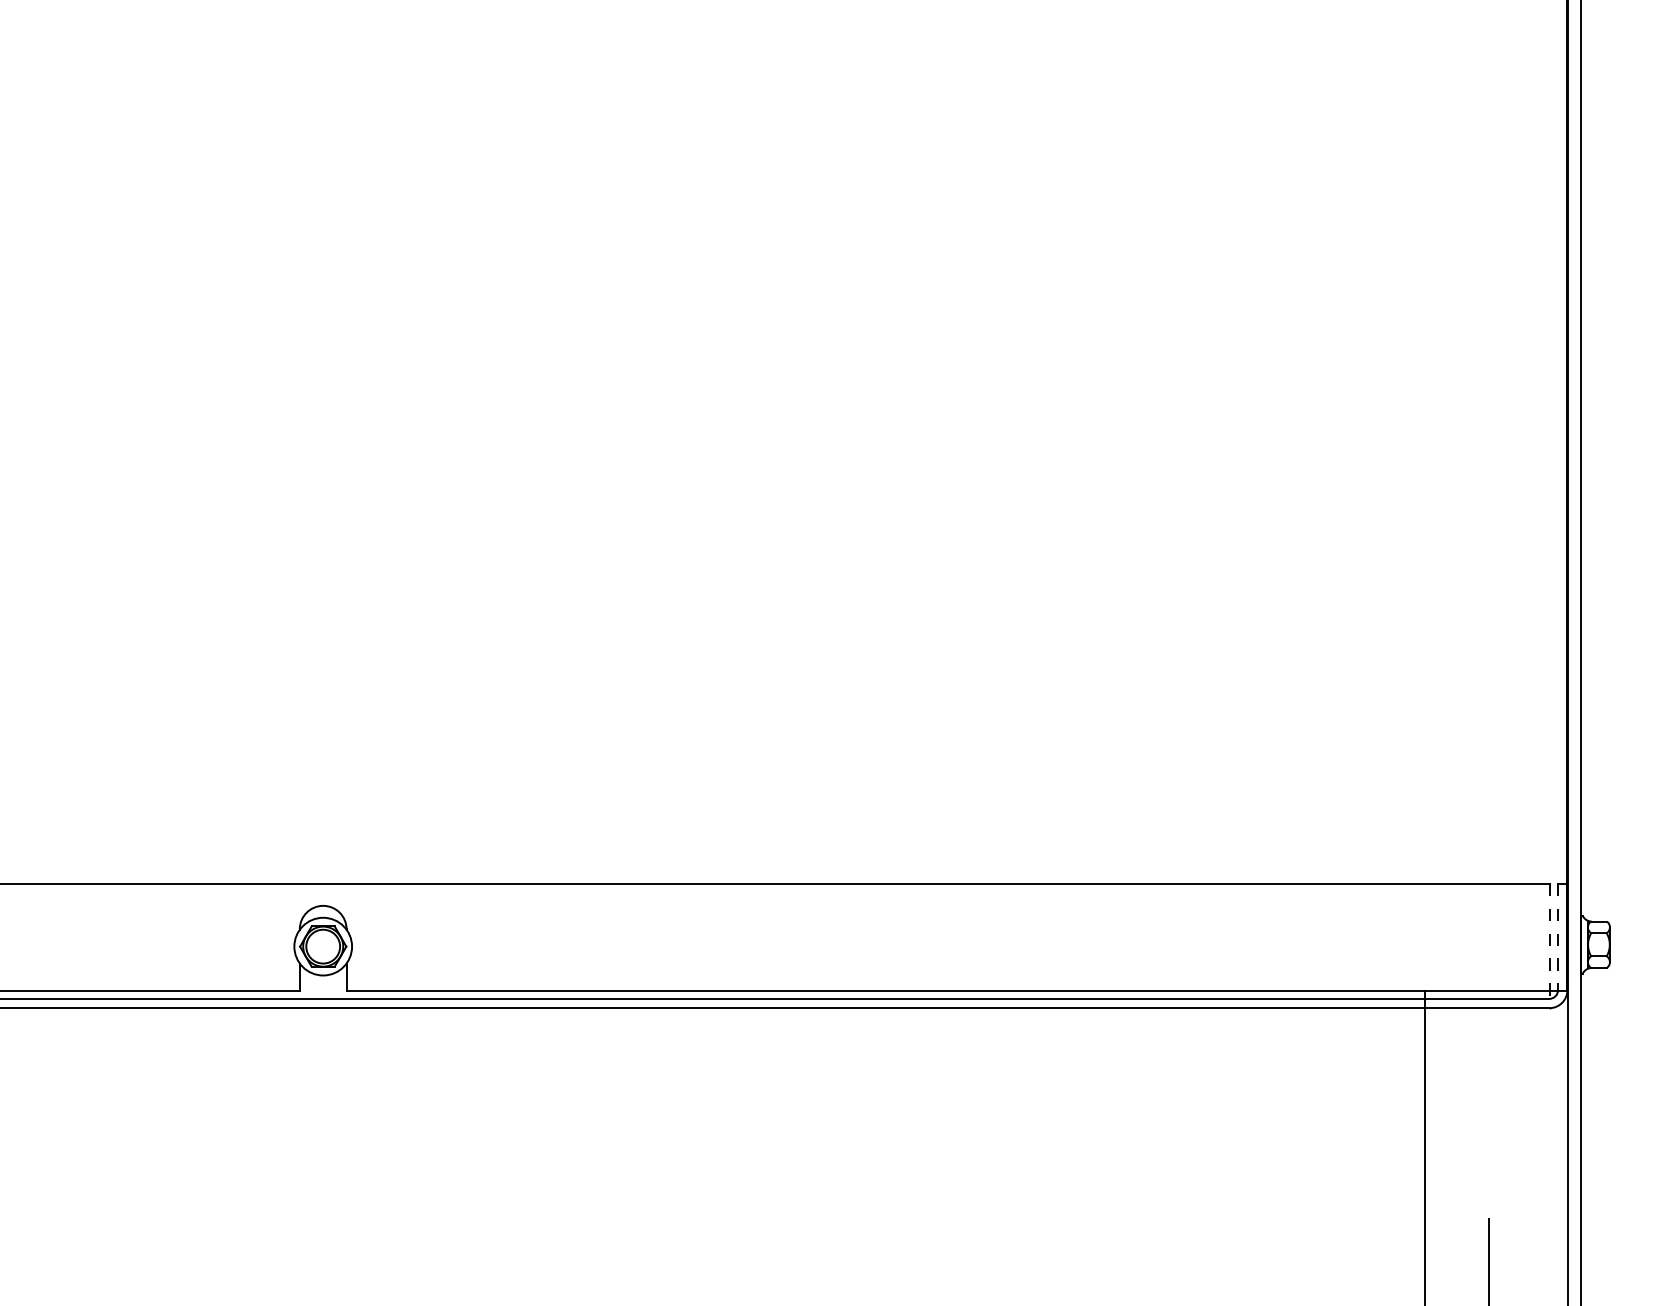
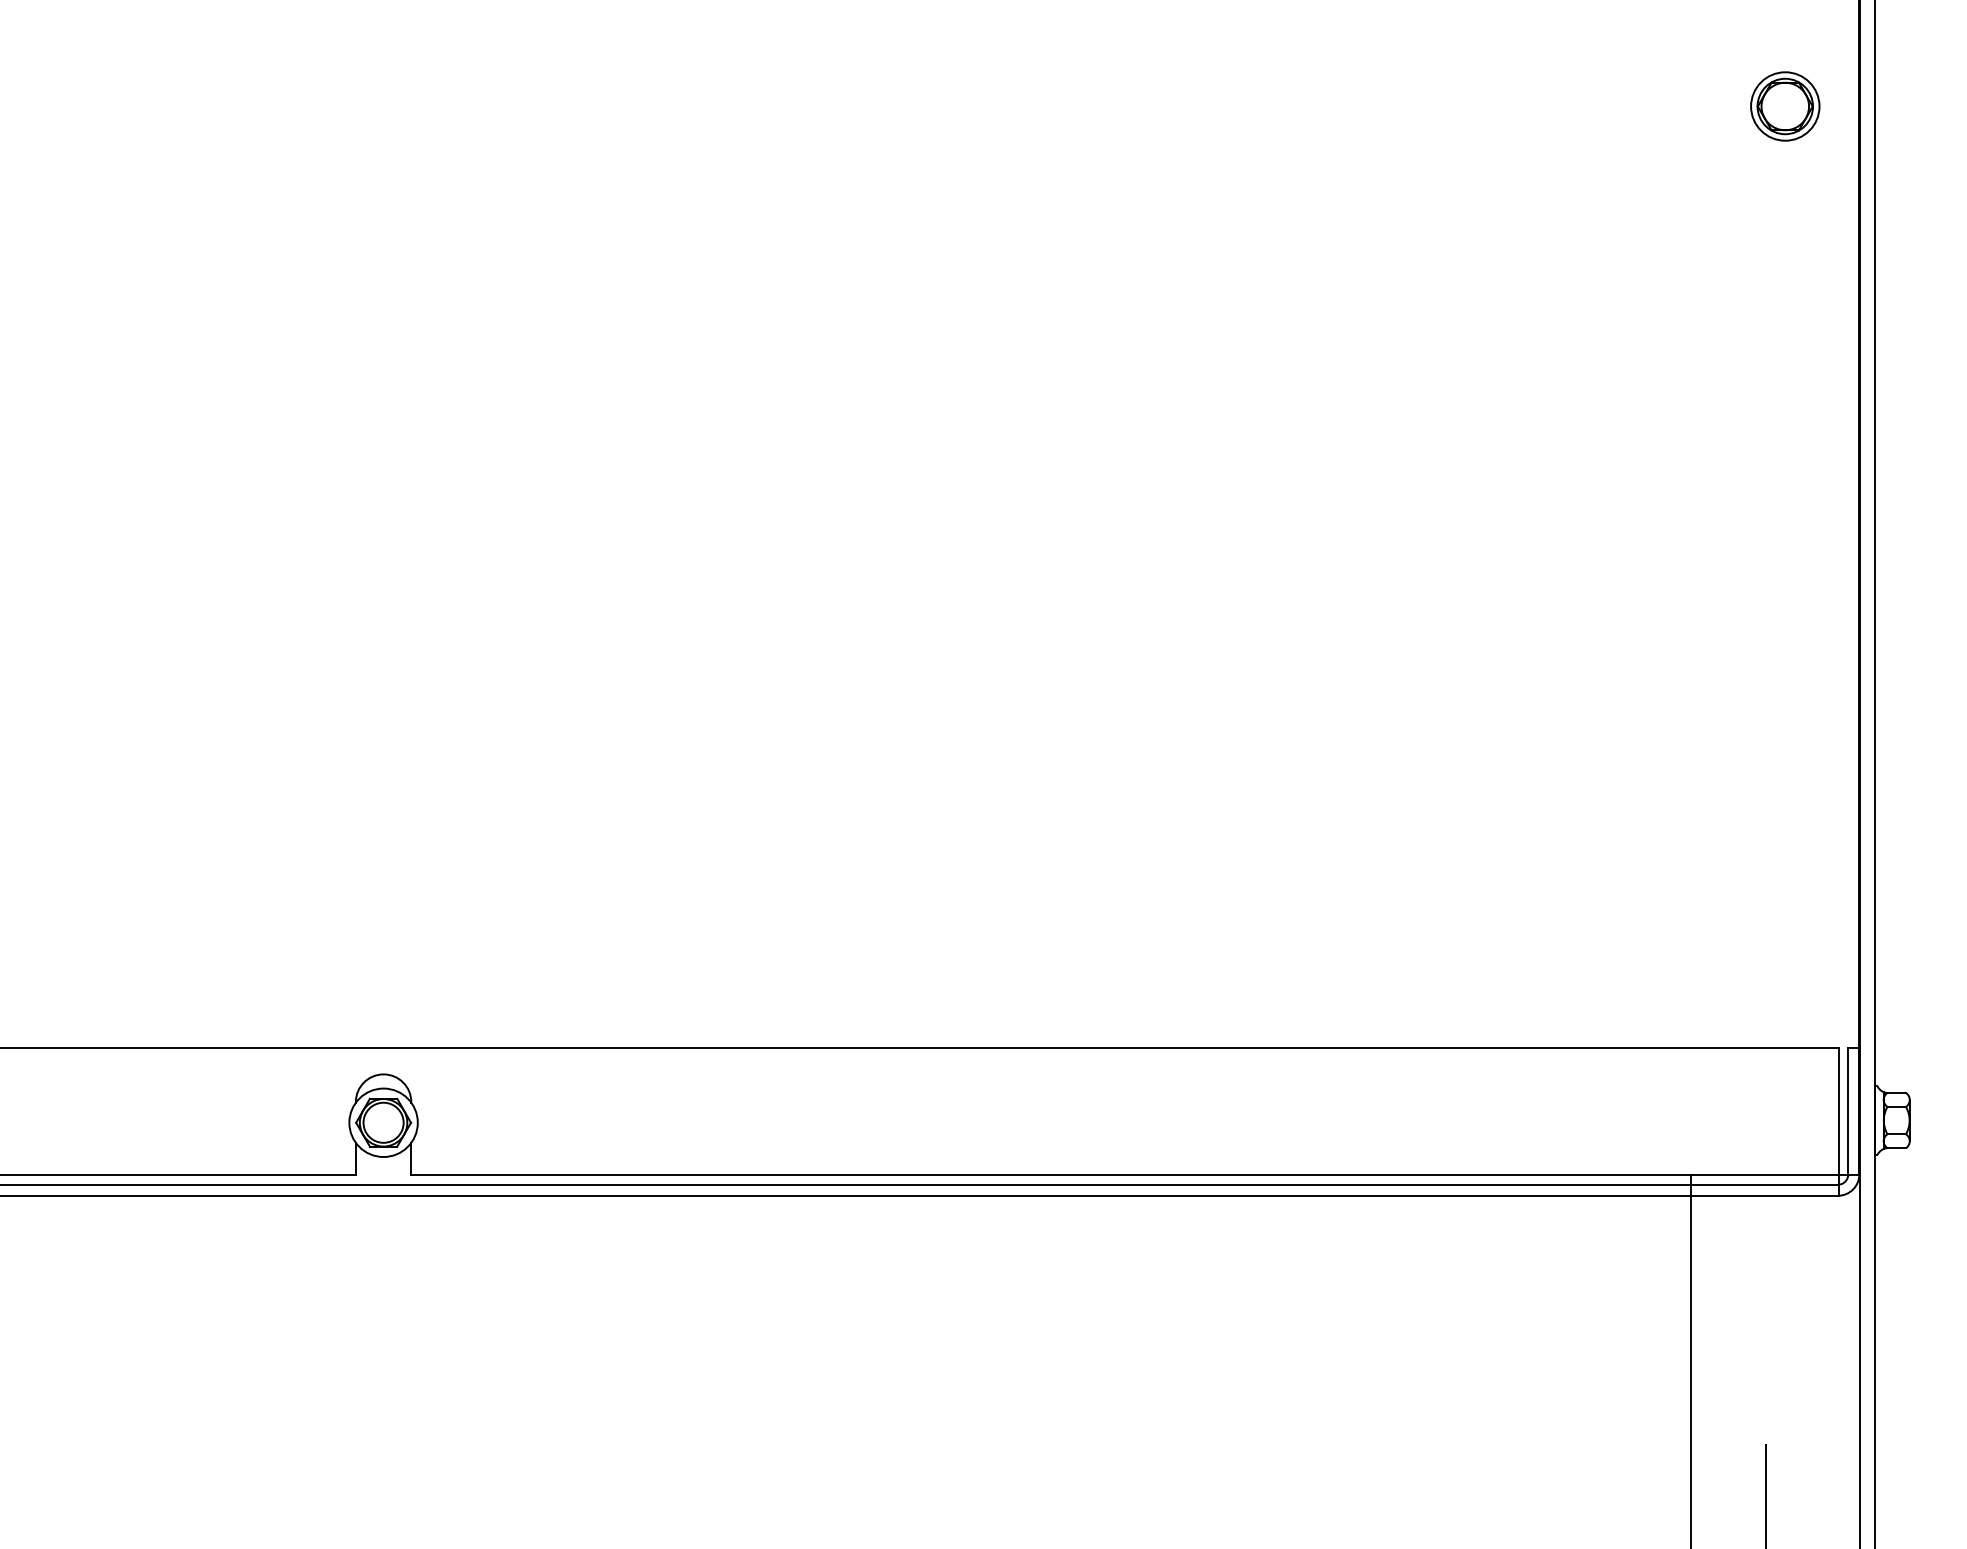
part: (1505, 89) -> (1785, 106), added
line: (1558, 937) -> (1848, 1111), dashed -> solid
line: (1549, 946) -> (1838, 1122), dashed -> solid

